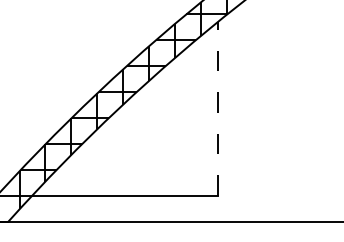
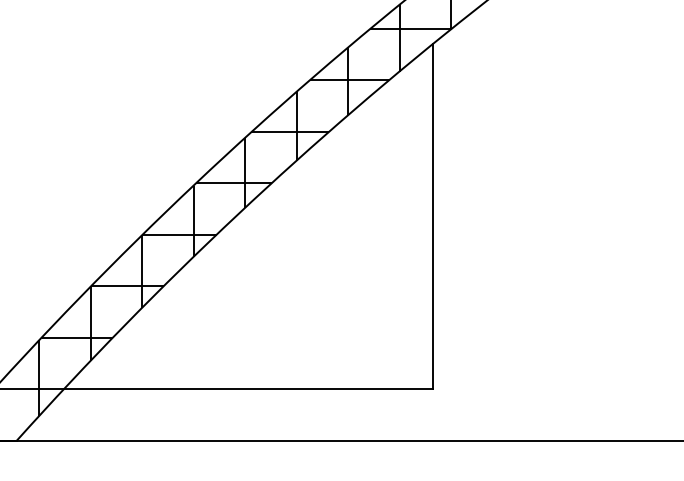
line: (217, 108) -> (432, 215), dashed -> solid

